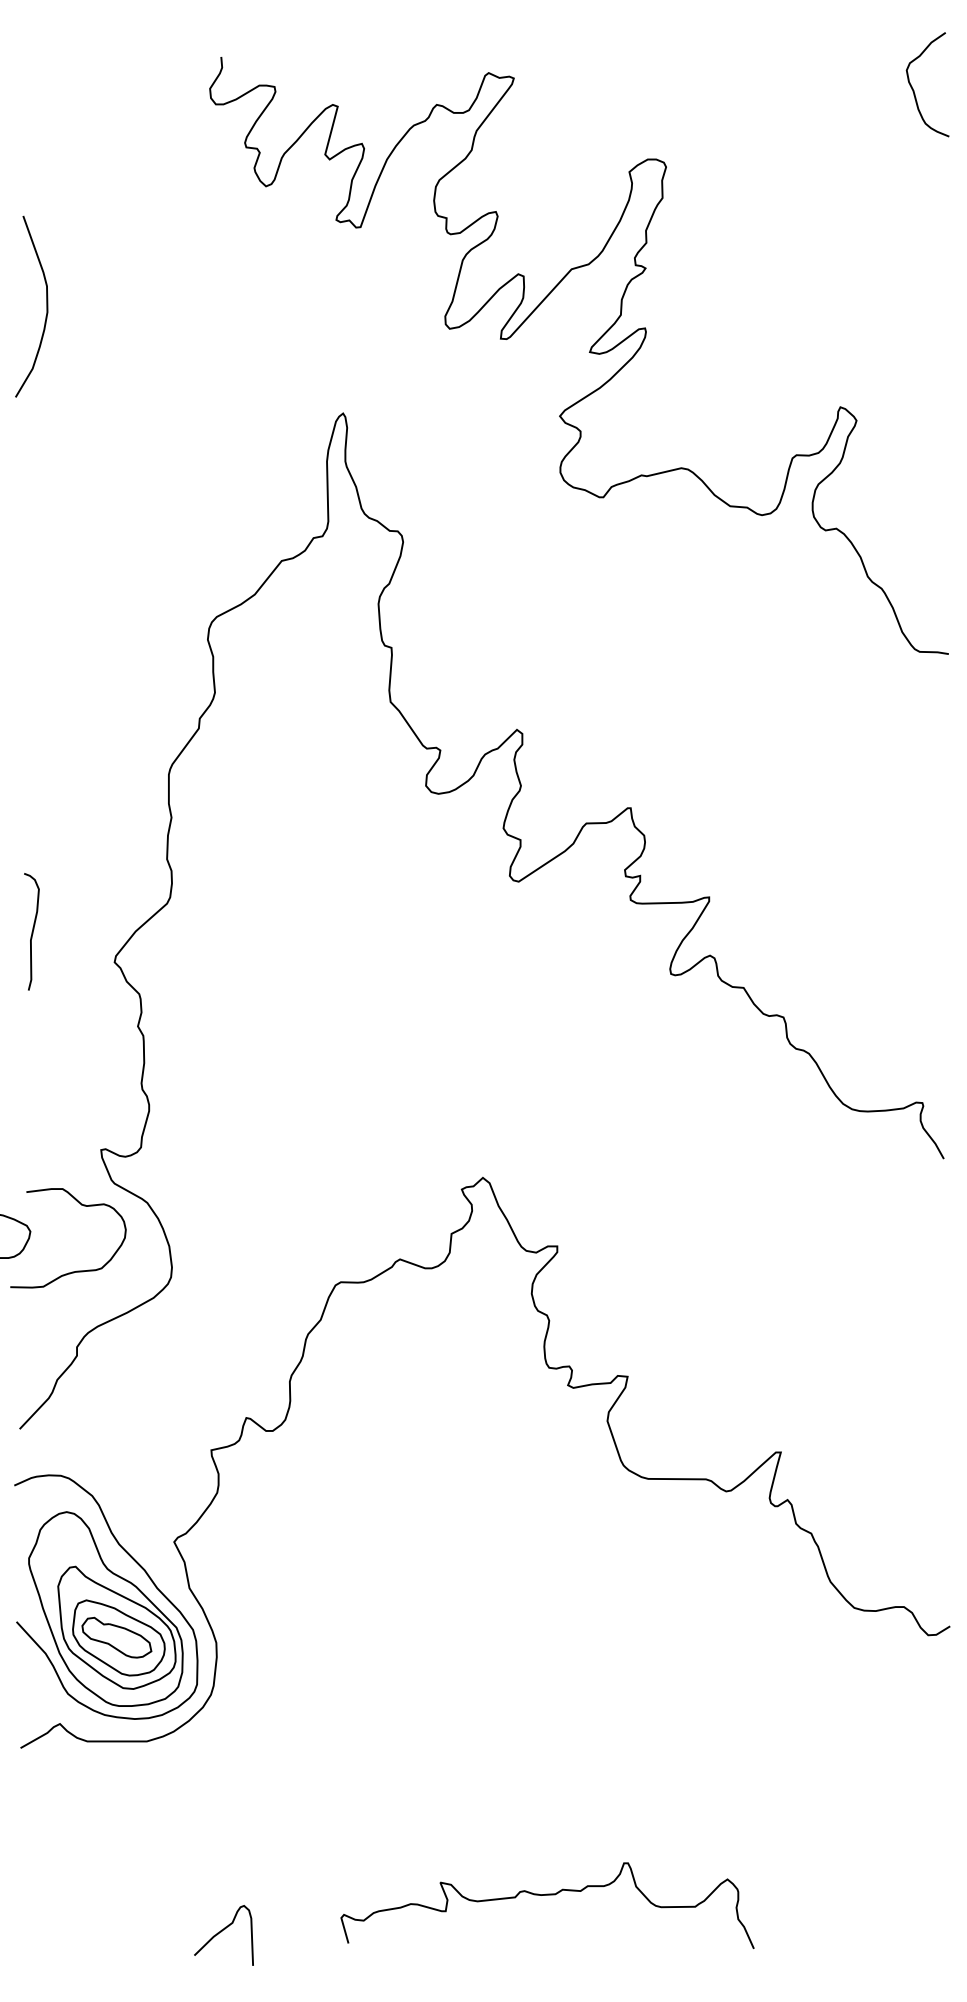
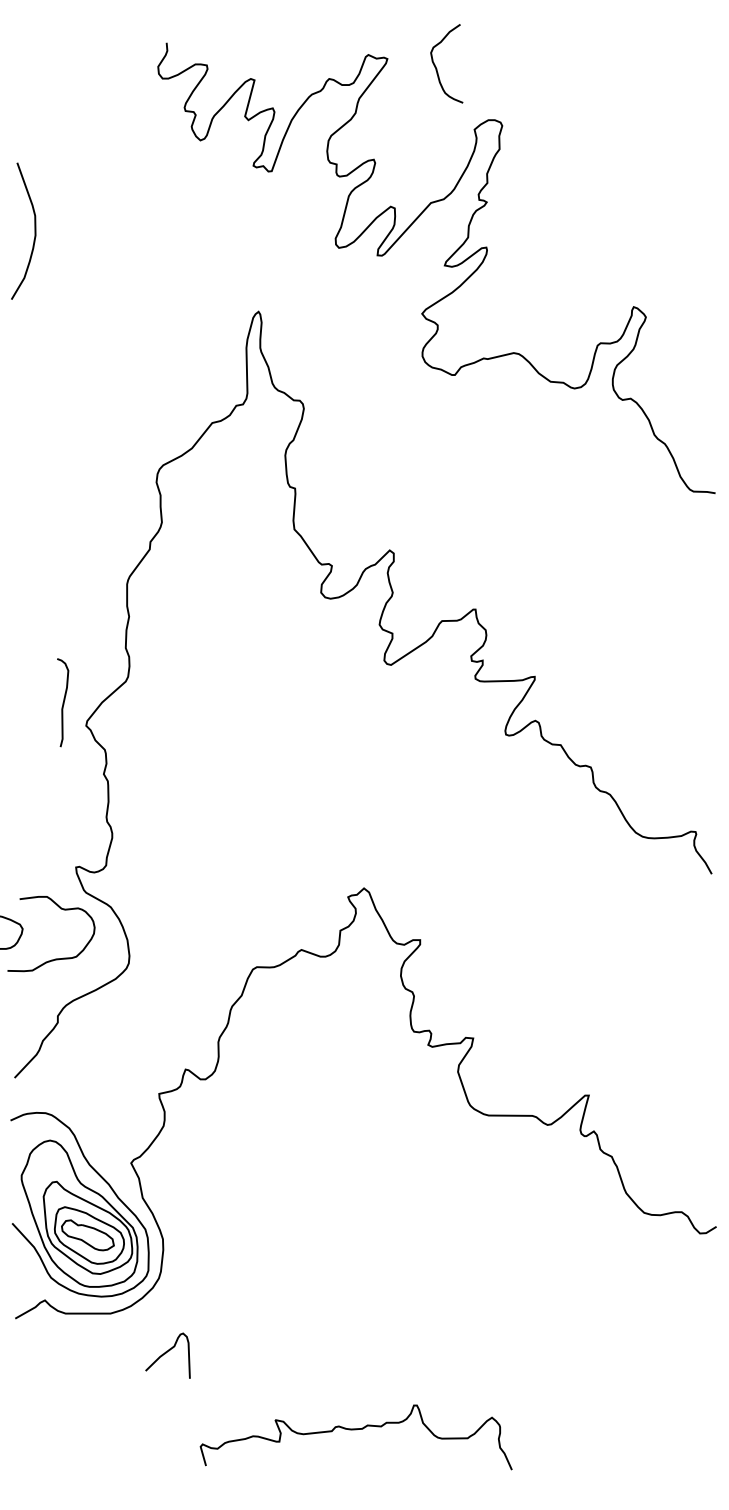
curve: (914, 90) -> (436, 68), moved
curve: (31, 931) -> (62, 702), moved
curve: (547, 1895) -> (356, 1429), moved
curve: (221, 1932) -> (166, 1353), moved

